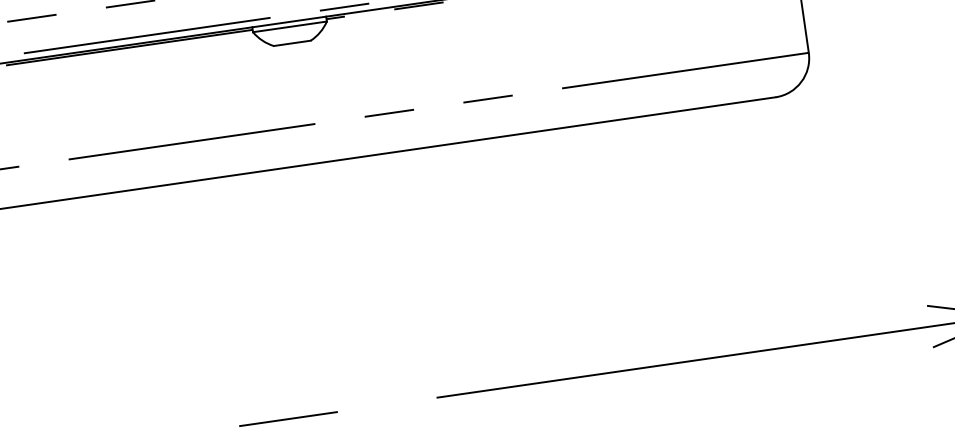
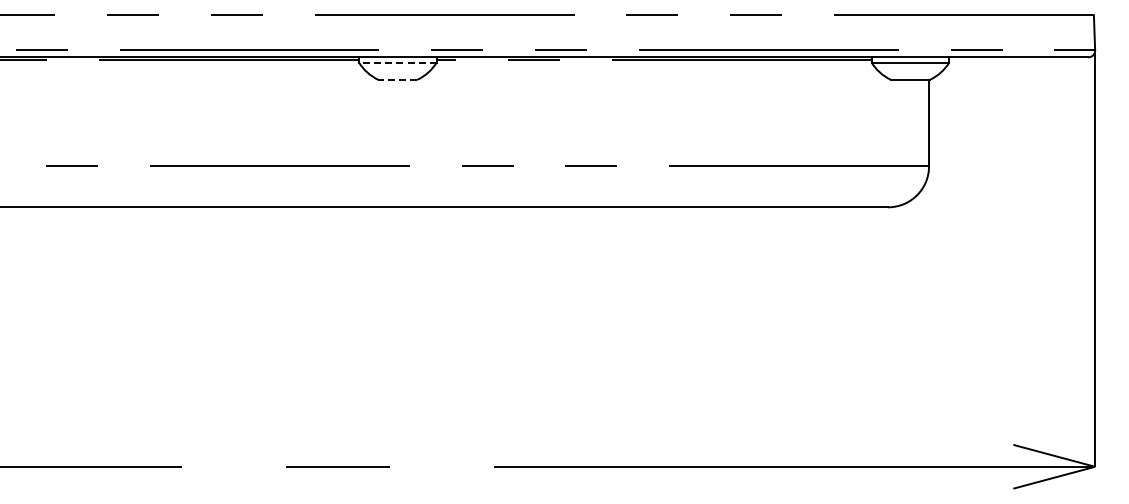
line: (289, 26) -> (397, 62), solid -> dashed
line: (291, 43) -> (397, 79), solid -> dashed

